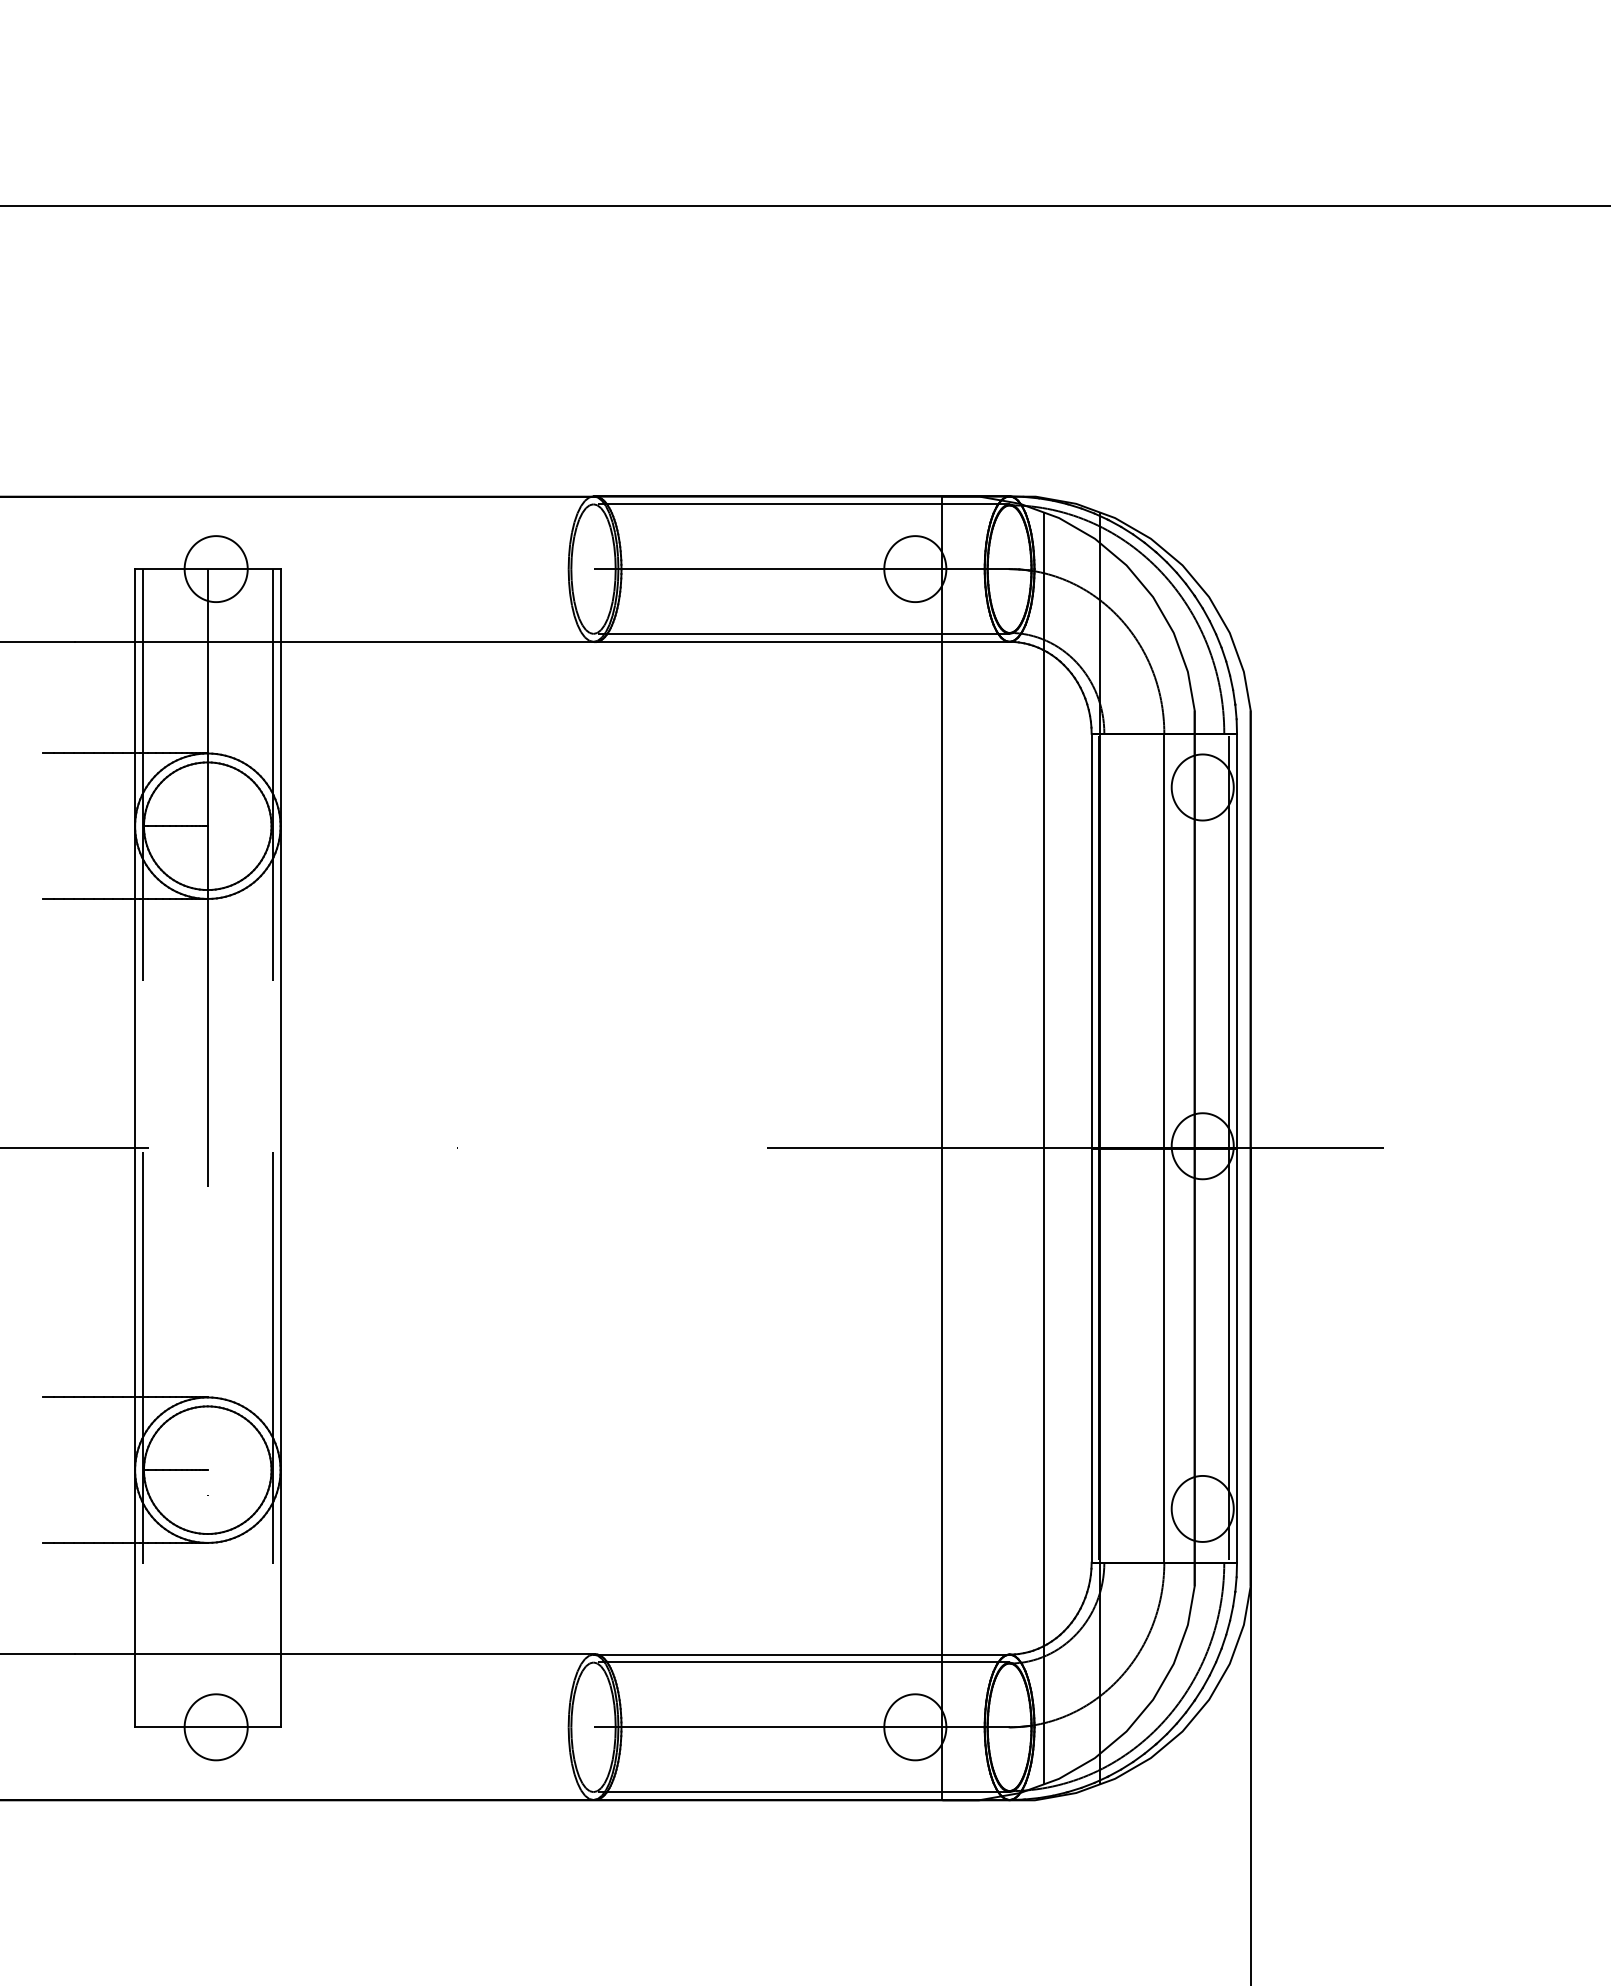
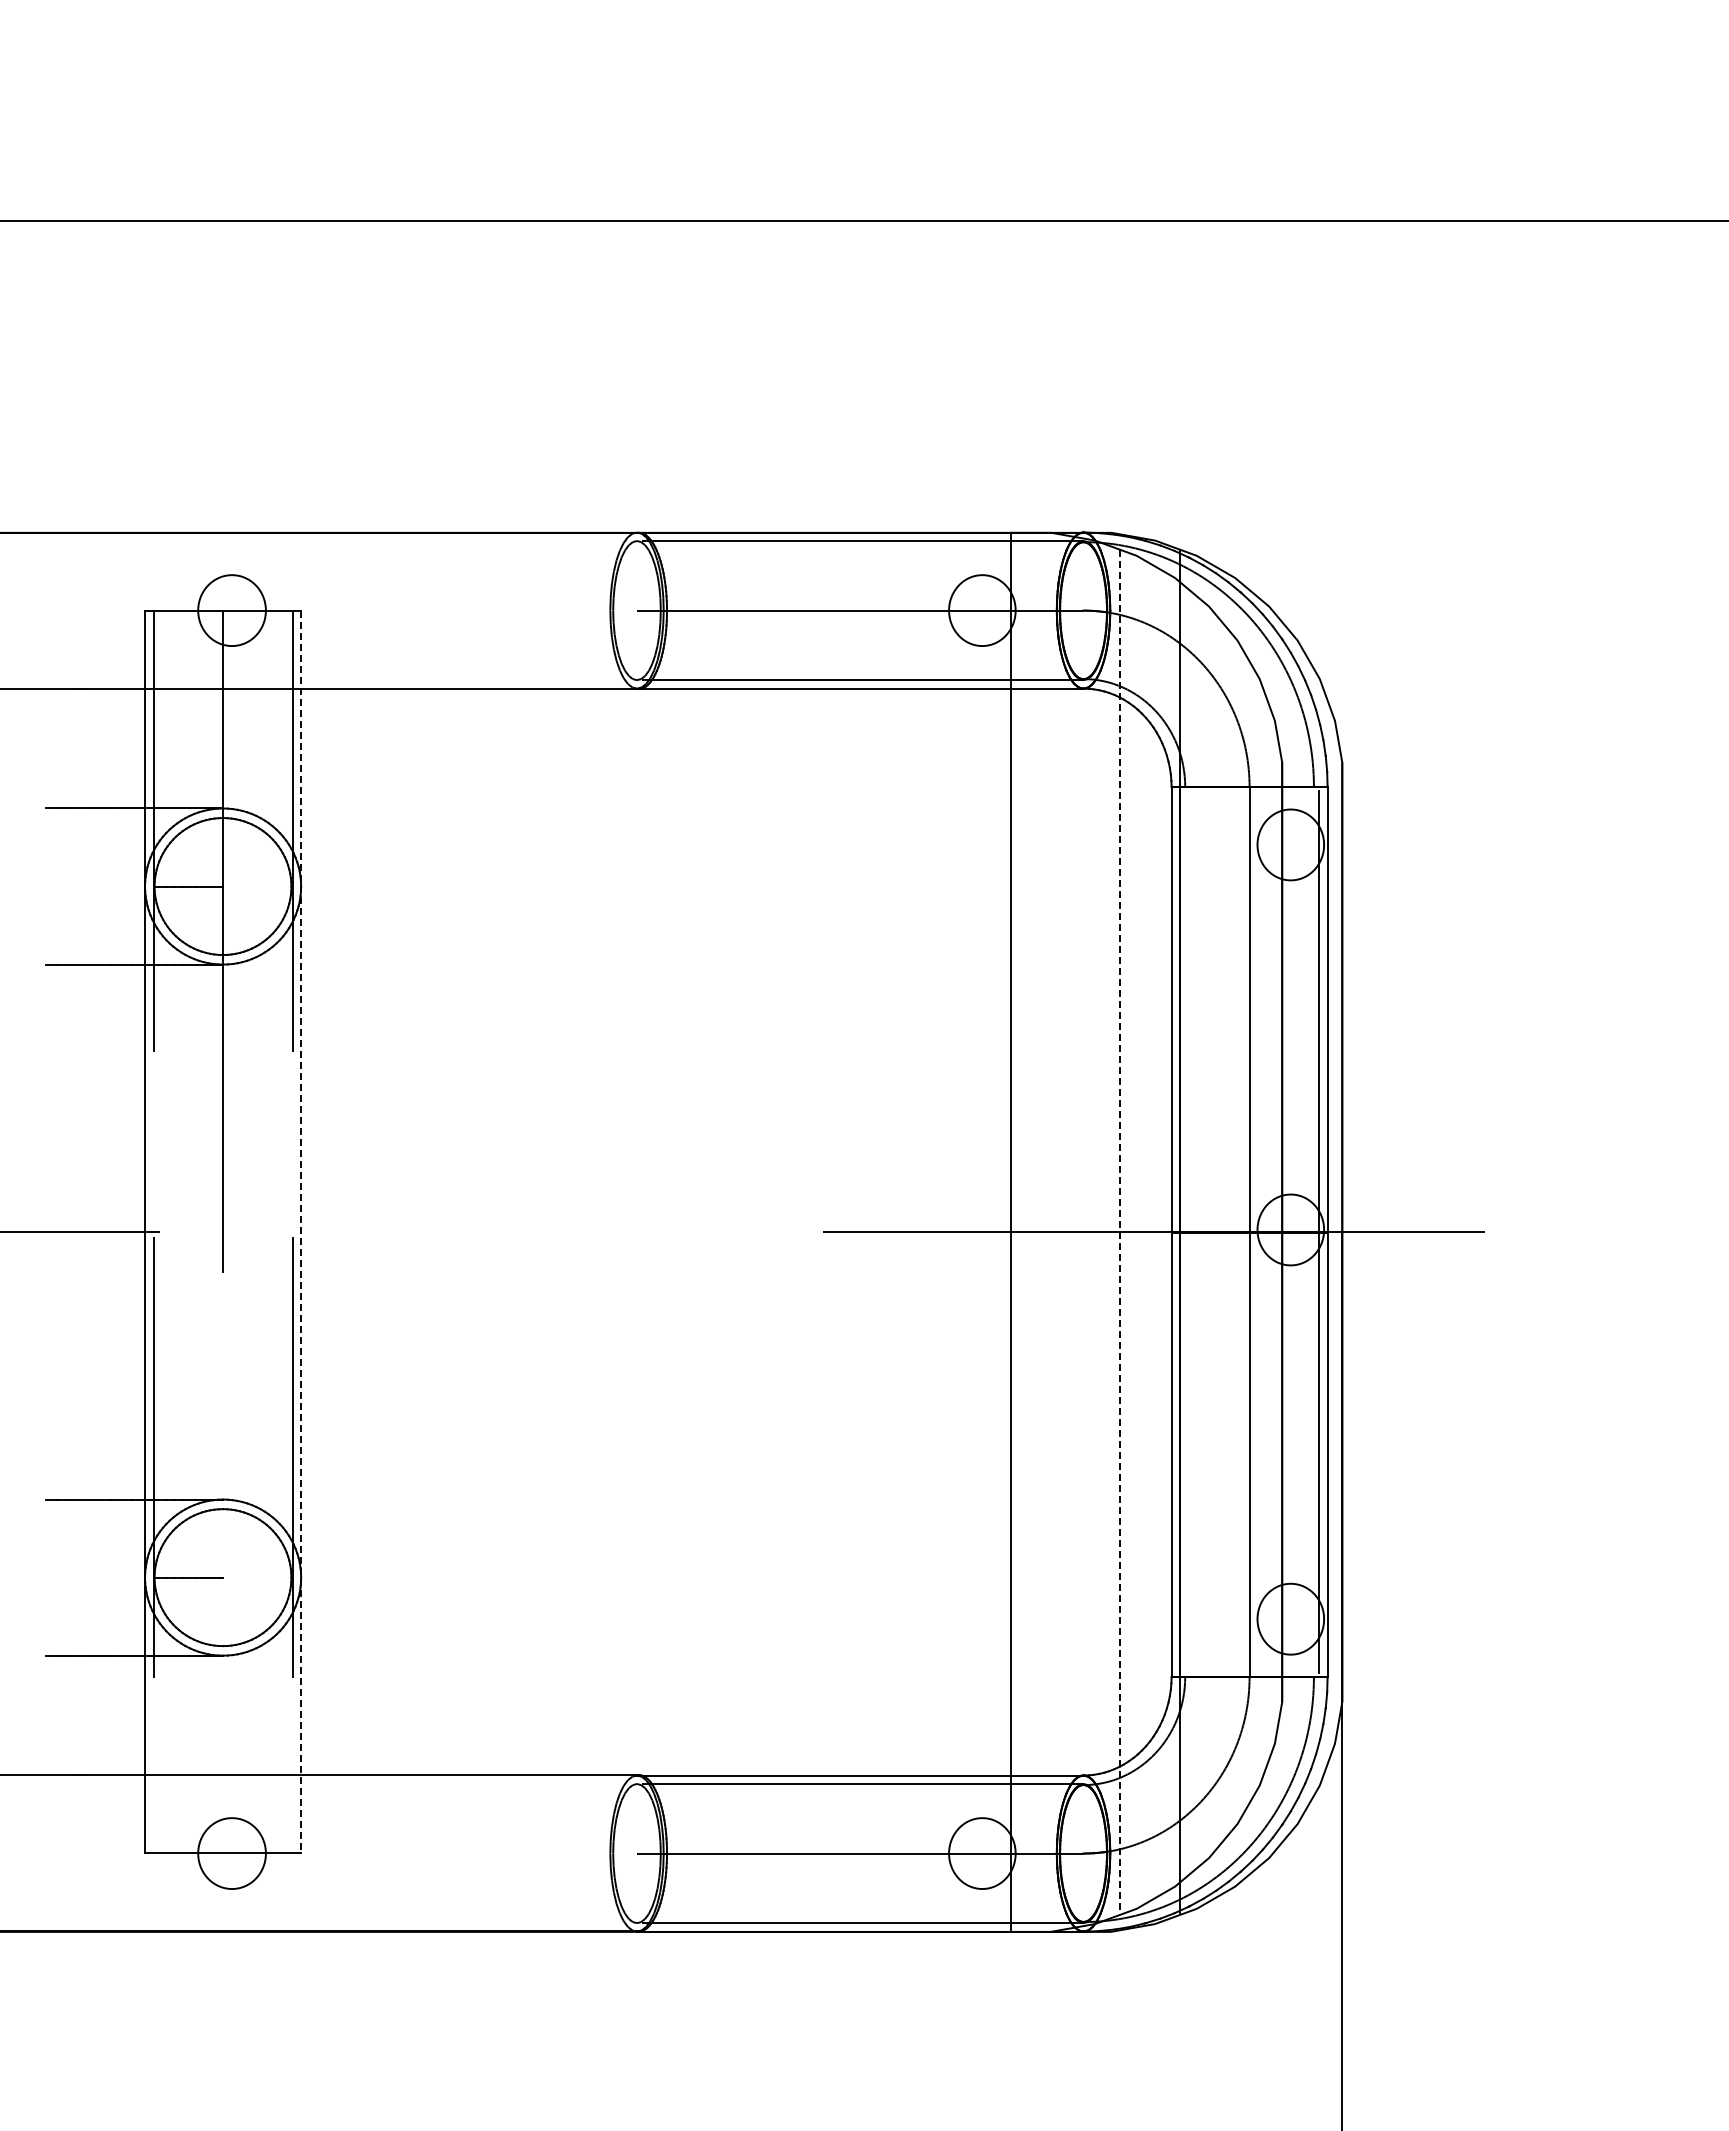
line: (280, 1148) -> (301, 1232), solid -> dashed
line: (1044, 1148) -> (1120, 1232), solid -> dashed

